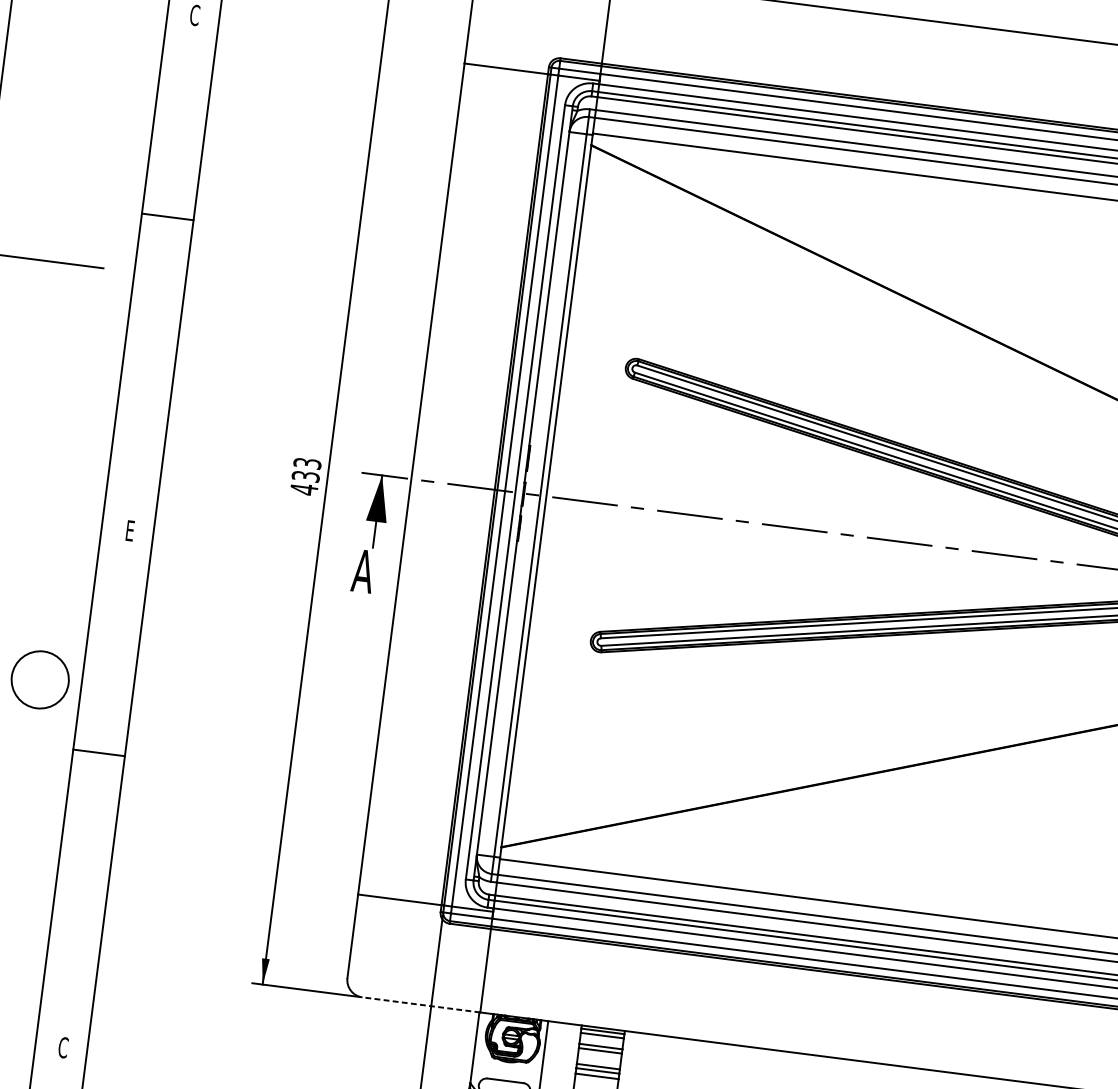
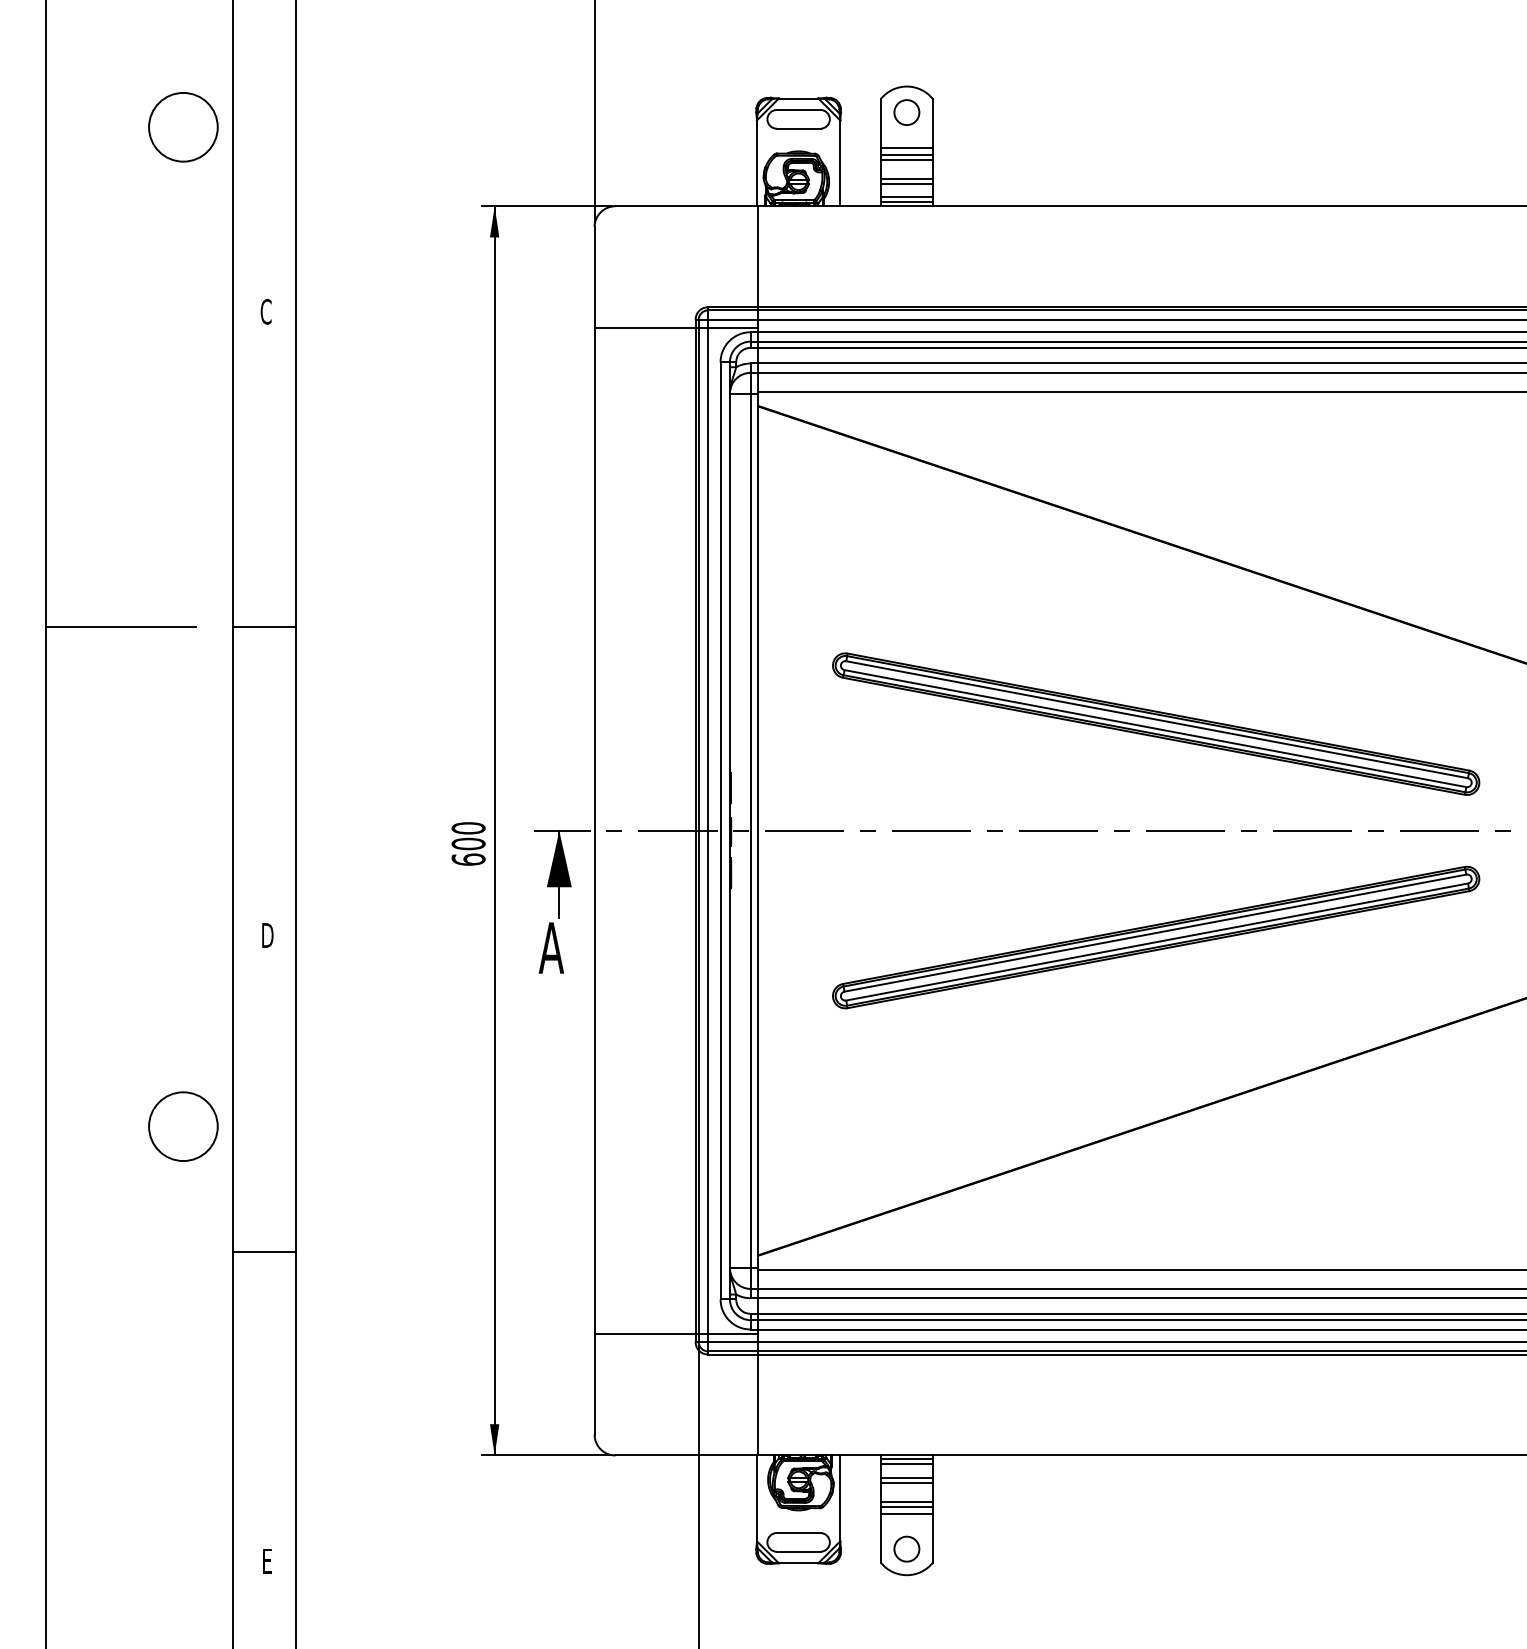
line: (167, 216) -> (264, 626), moved
text: (305, 476) -> (468, 844), 433 -> 600
text: (129, 530) -> (267, 935), E -> D
line: (99, 752) -> (264, 1251), moved
line: (421, 1004) -> (686, 1455), dashed -> solid
text: (63, 1047) -> (266, 1560), C -> E

